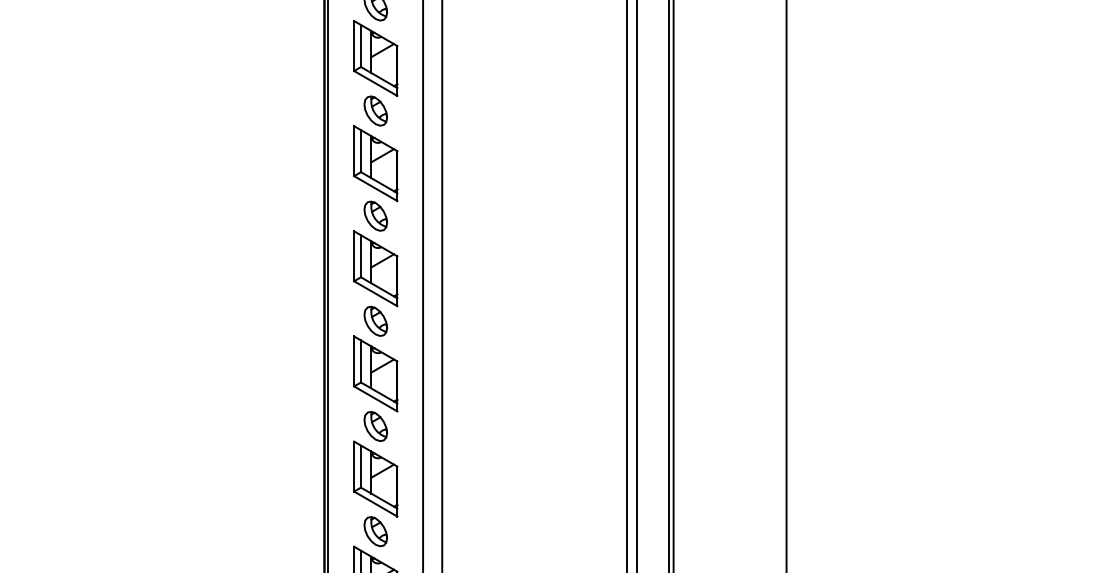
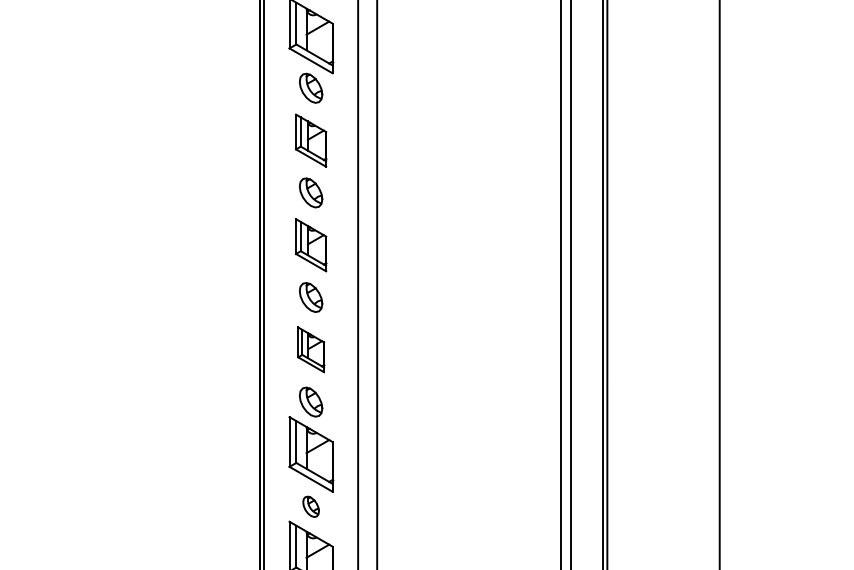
part: (375, 163) -> (310, 140), size x0.7
part: (375, 268) -> (310, 244), size x0.7
part: (375, 373) -> (310, 349), size x0.6
part: (375, 531) -> (310, 506), size x0.7

